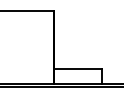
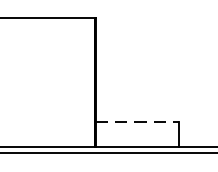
line: (78, 69) -> (137, 121), solid -> dashed

